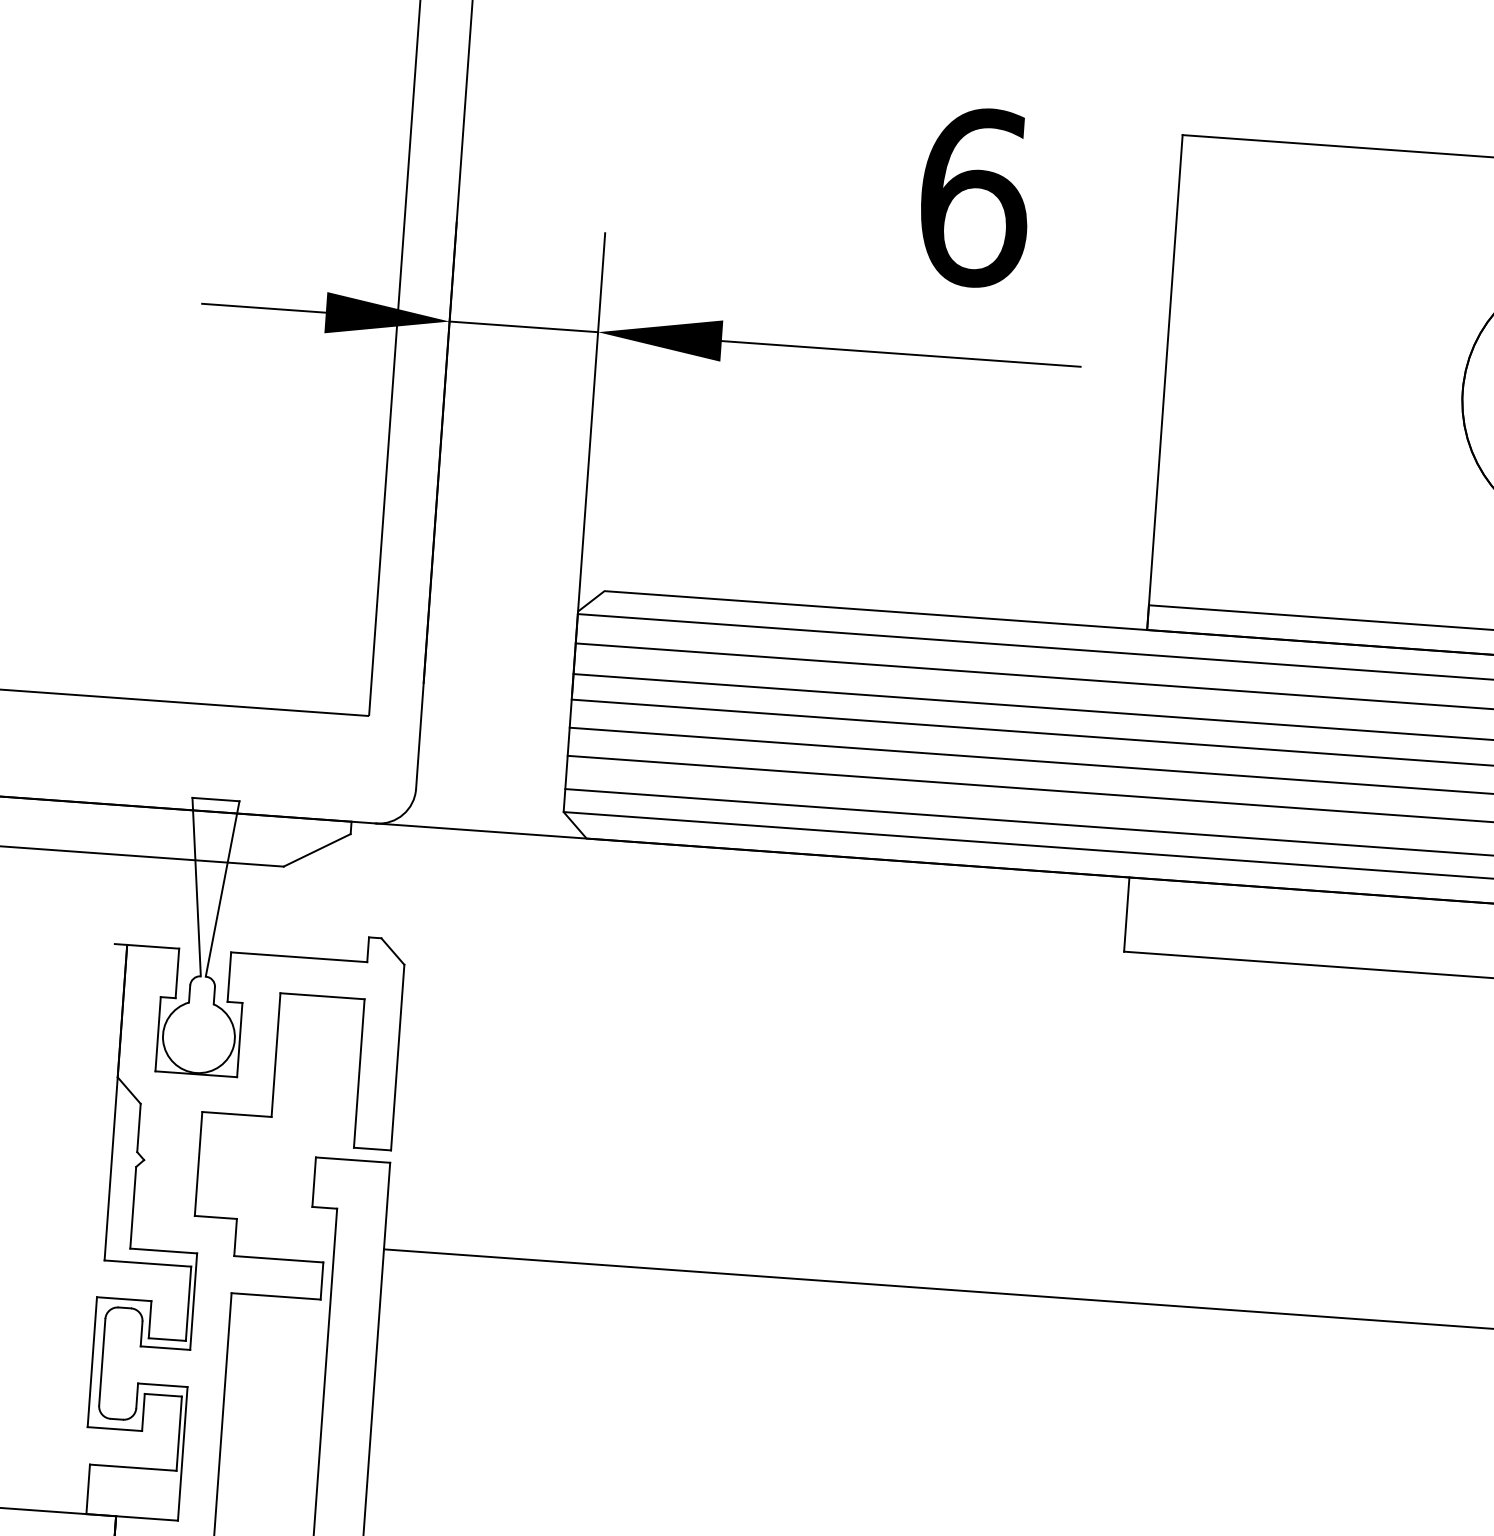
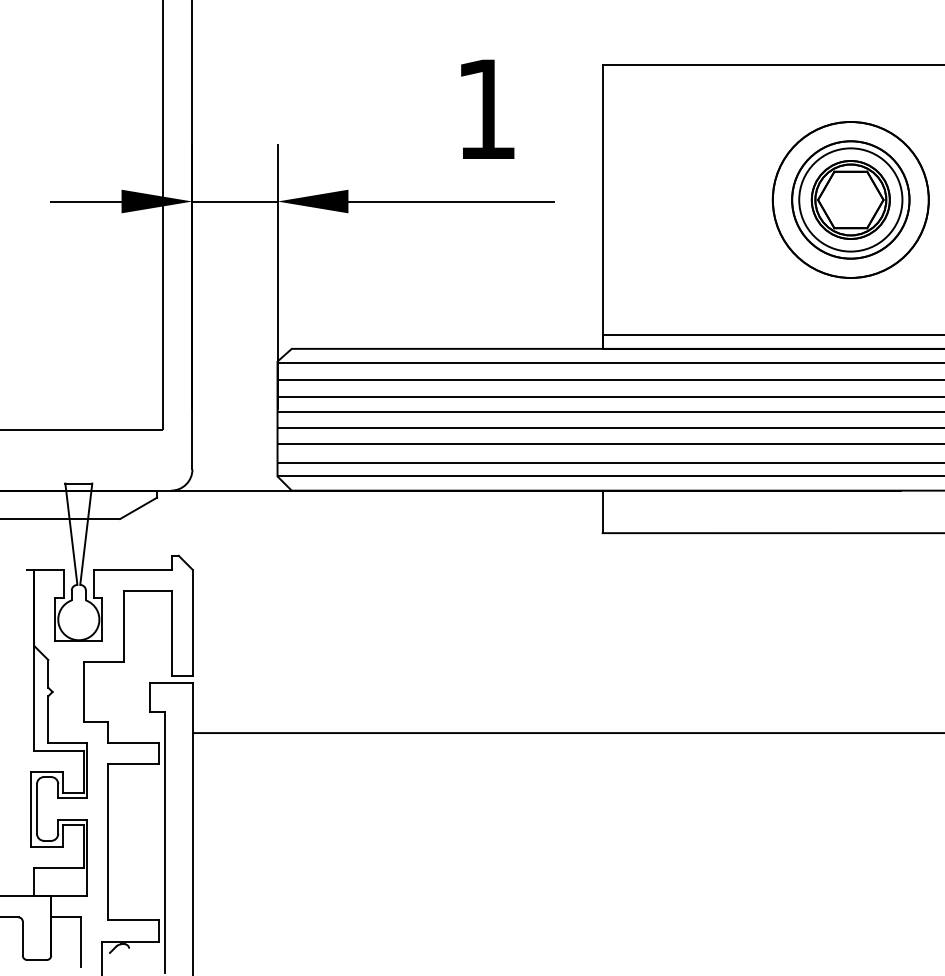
text: (974, 197) -> (486, 109), 6 -> 1

